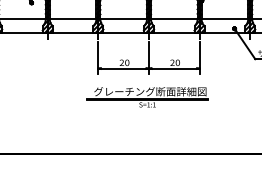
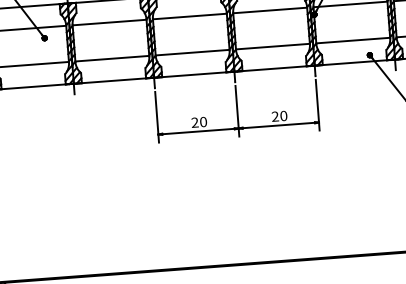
part: (147, 97) -> (239, 174), removed

